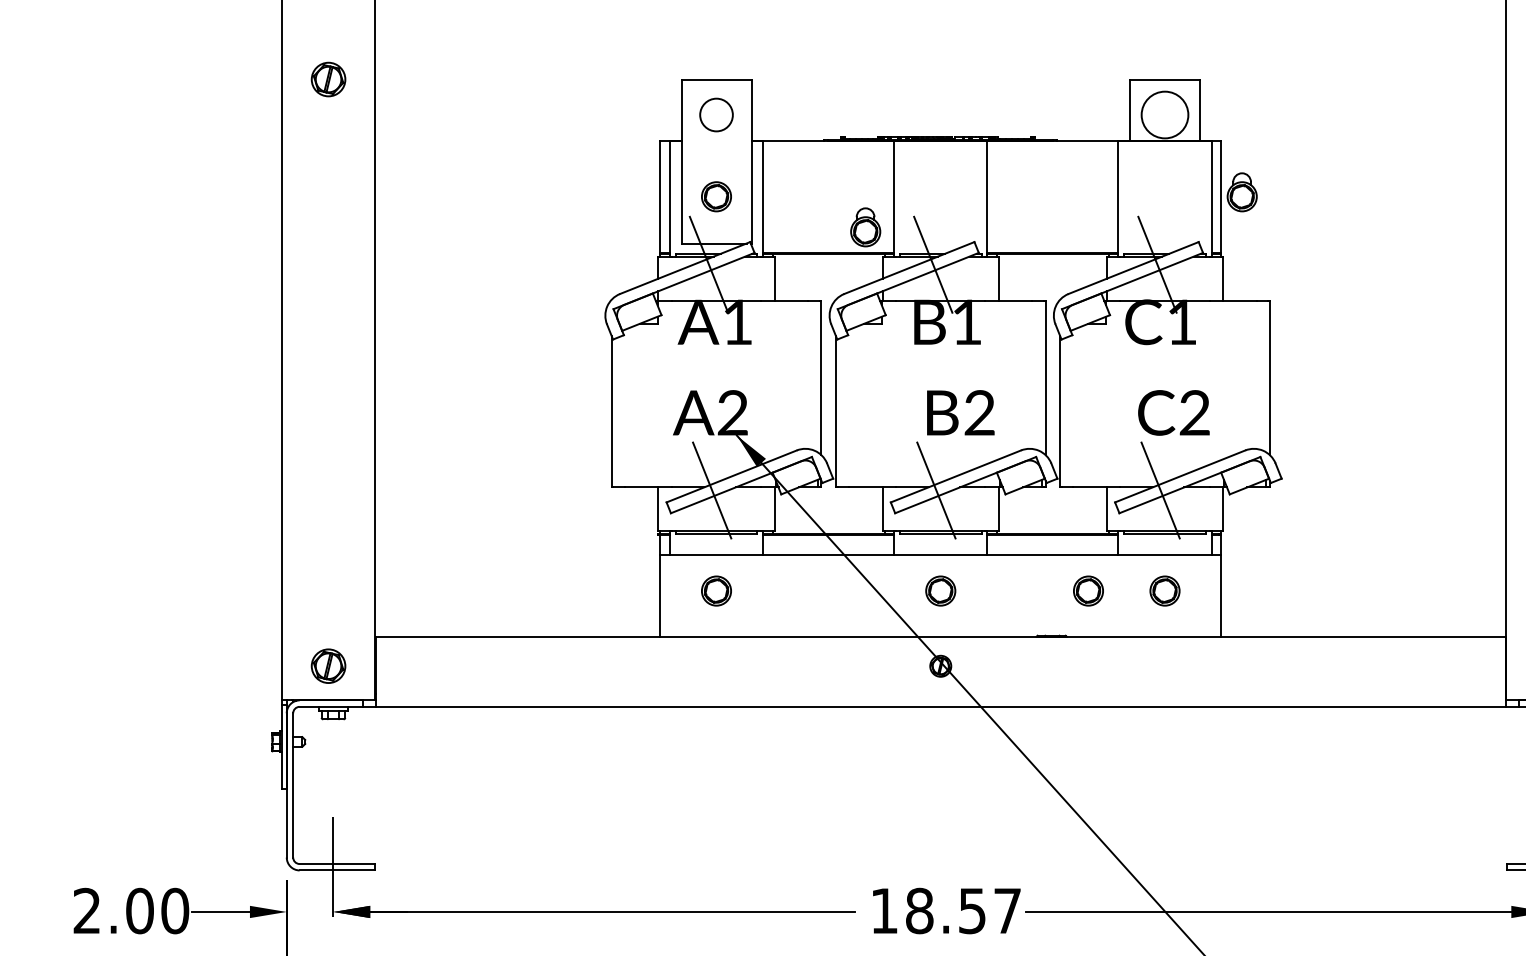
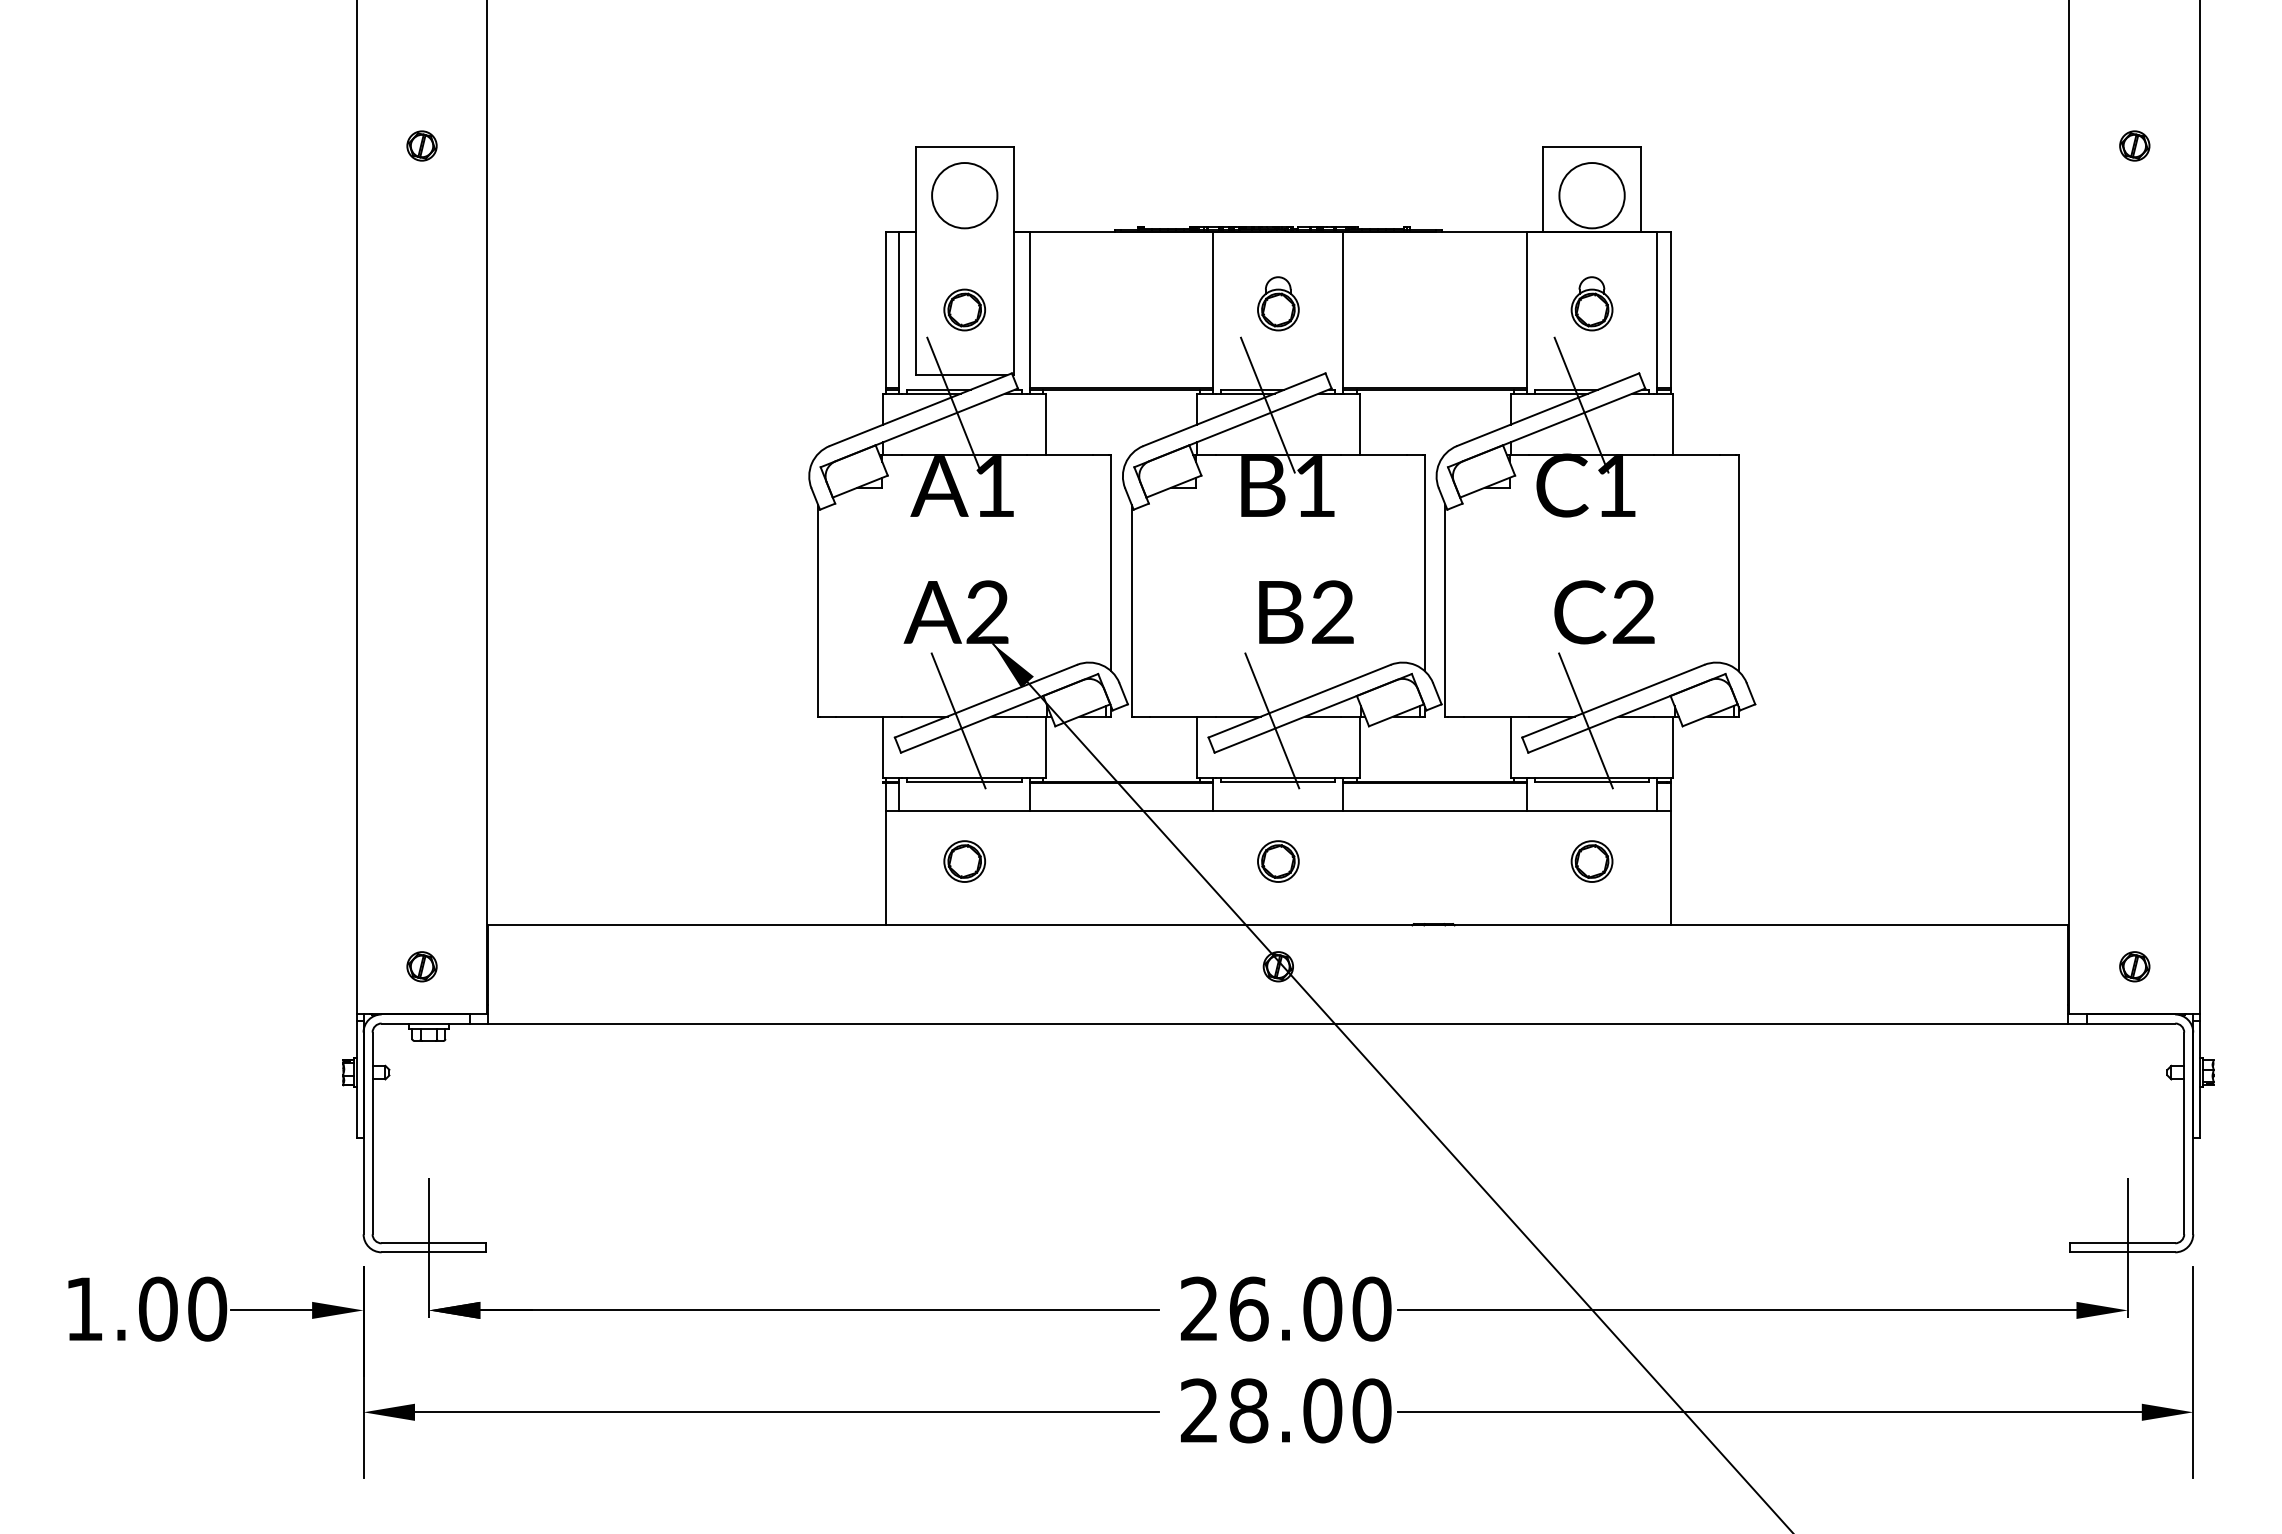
part: (328, 79) -> (421, 145), size x0.62
circle: (716, 114) -> (964, 195), size x1.43
part: (1241, 192) -> (1591, 303), moved
part: (865, 227) -> (1278, 303), moved
part: (1088, 591) -> (1484, 861), removed
part: (328, 666) -> (421, 966), size x0.62
text: (86, 910) -> (83, 1308), 2.00 -> 1.00
text: (945, 910) -> (1285, 1308), 18.57 -> 26.00

